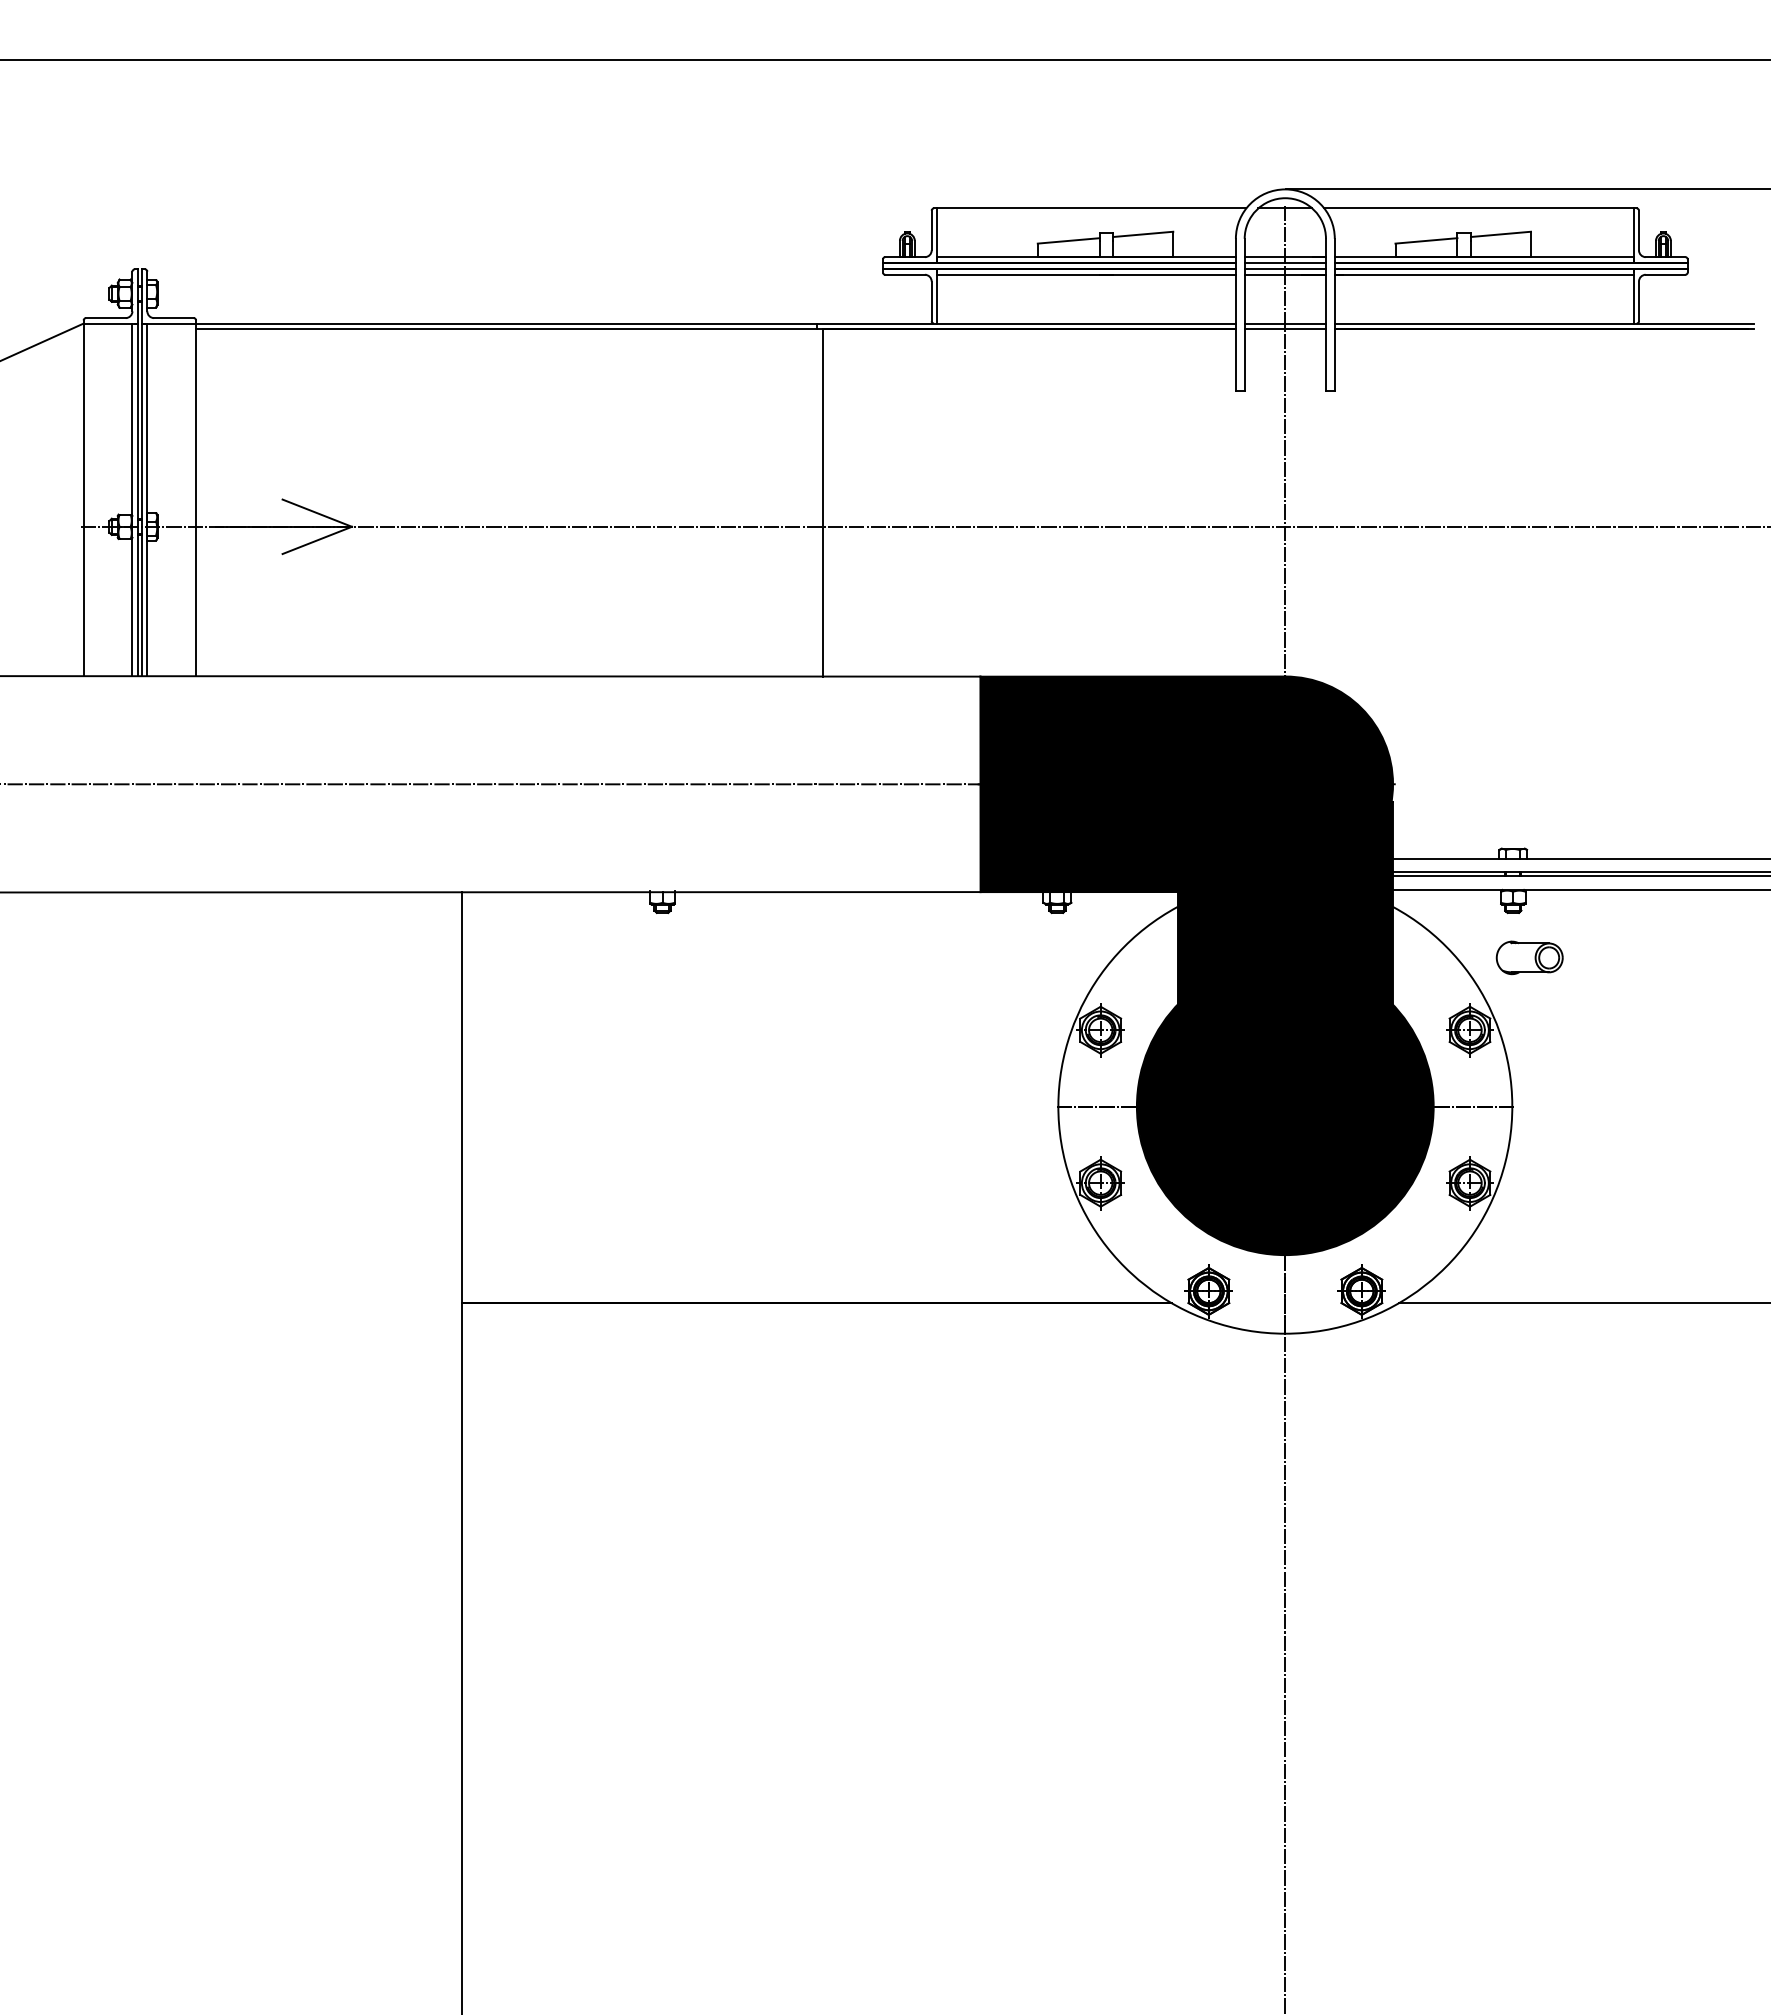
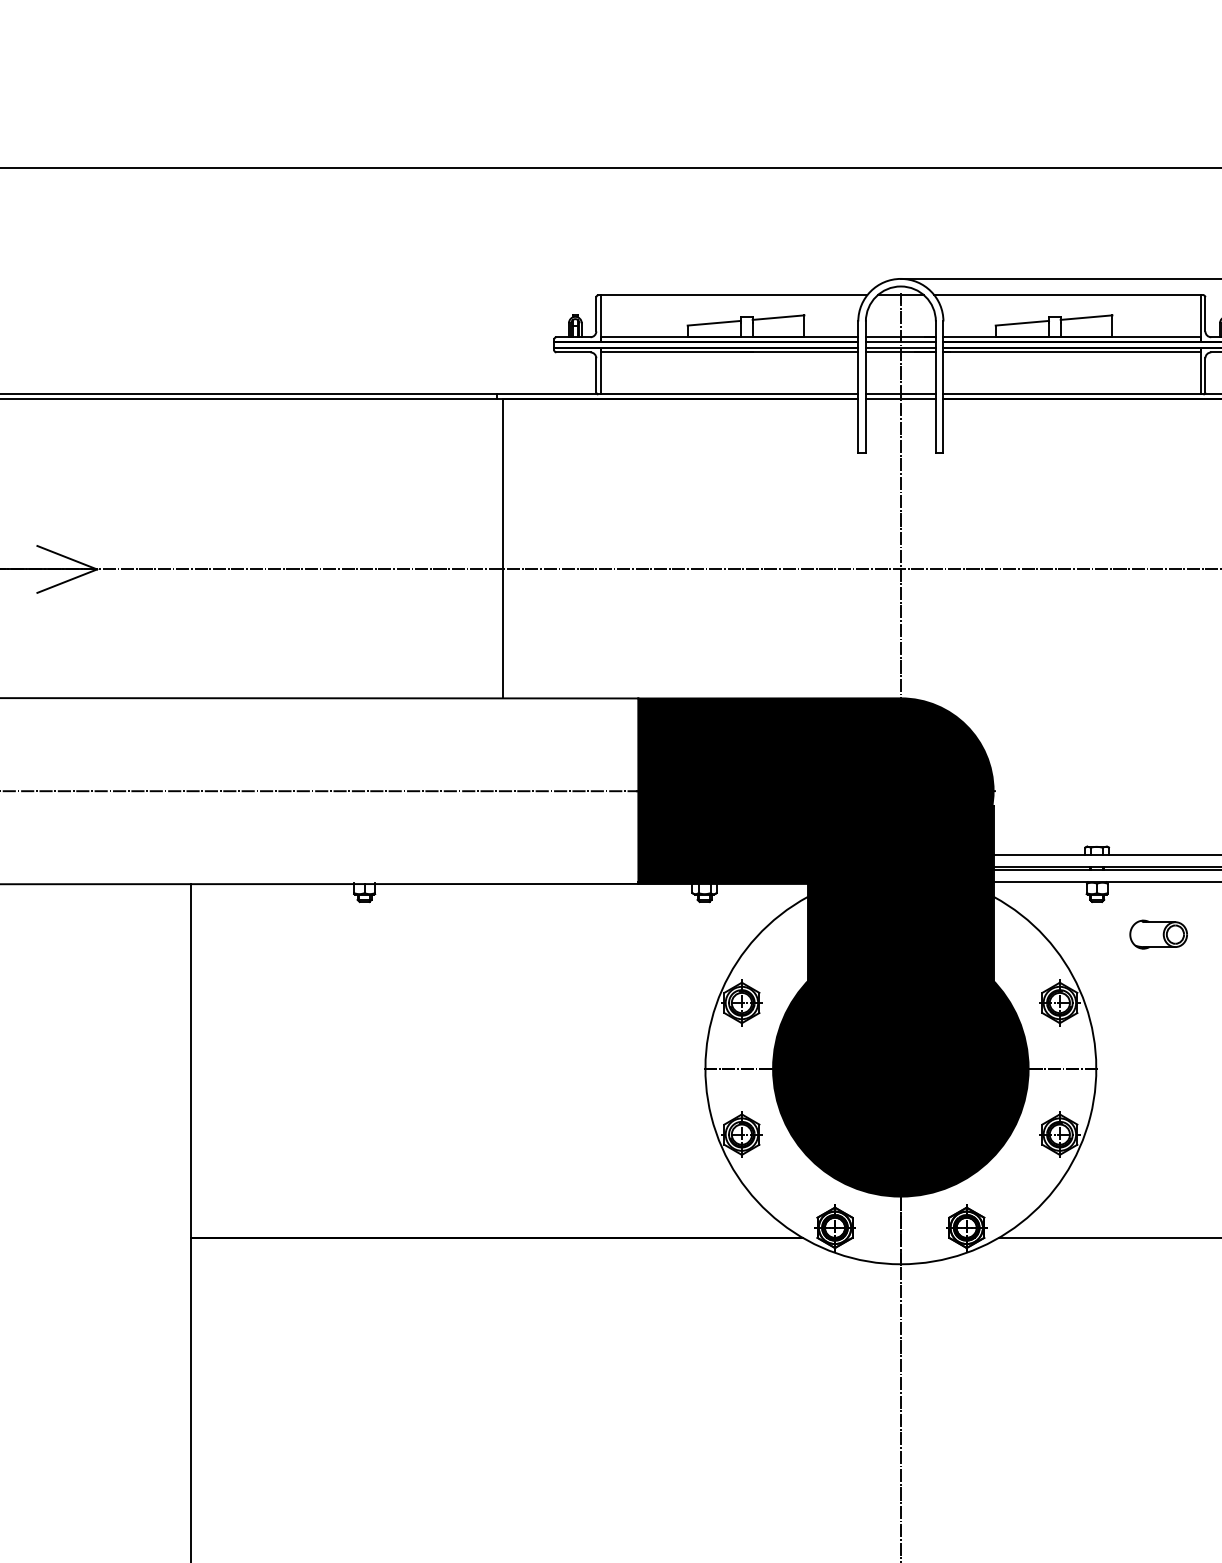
part: (1529, 957) -> (1158, 934), moved

